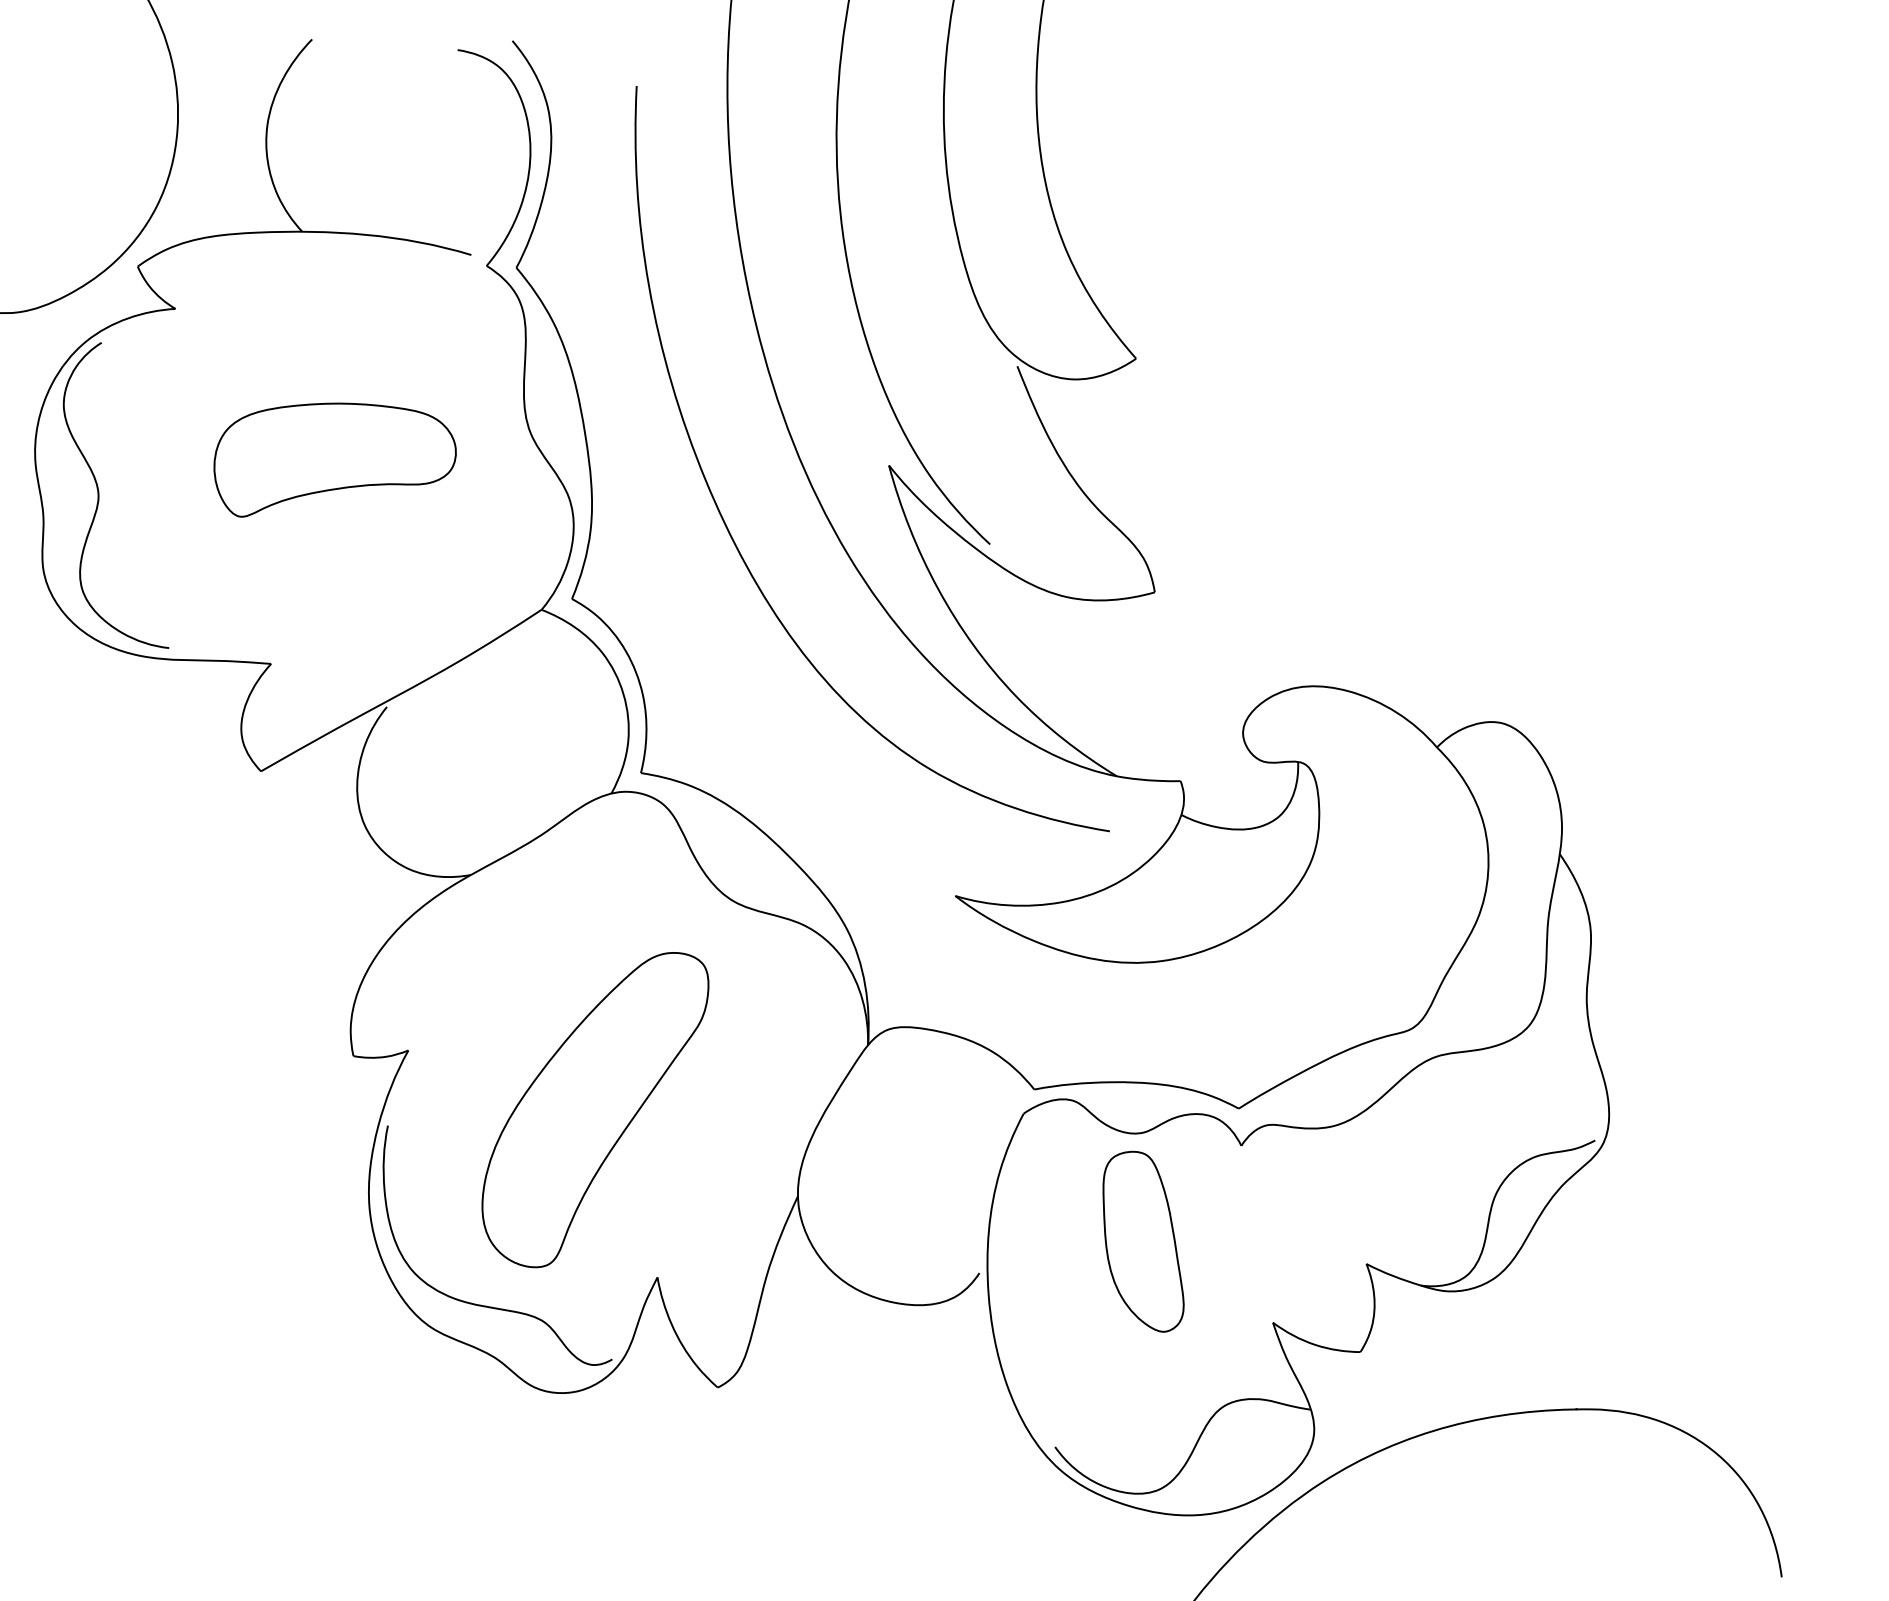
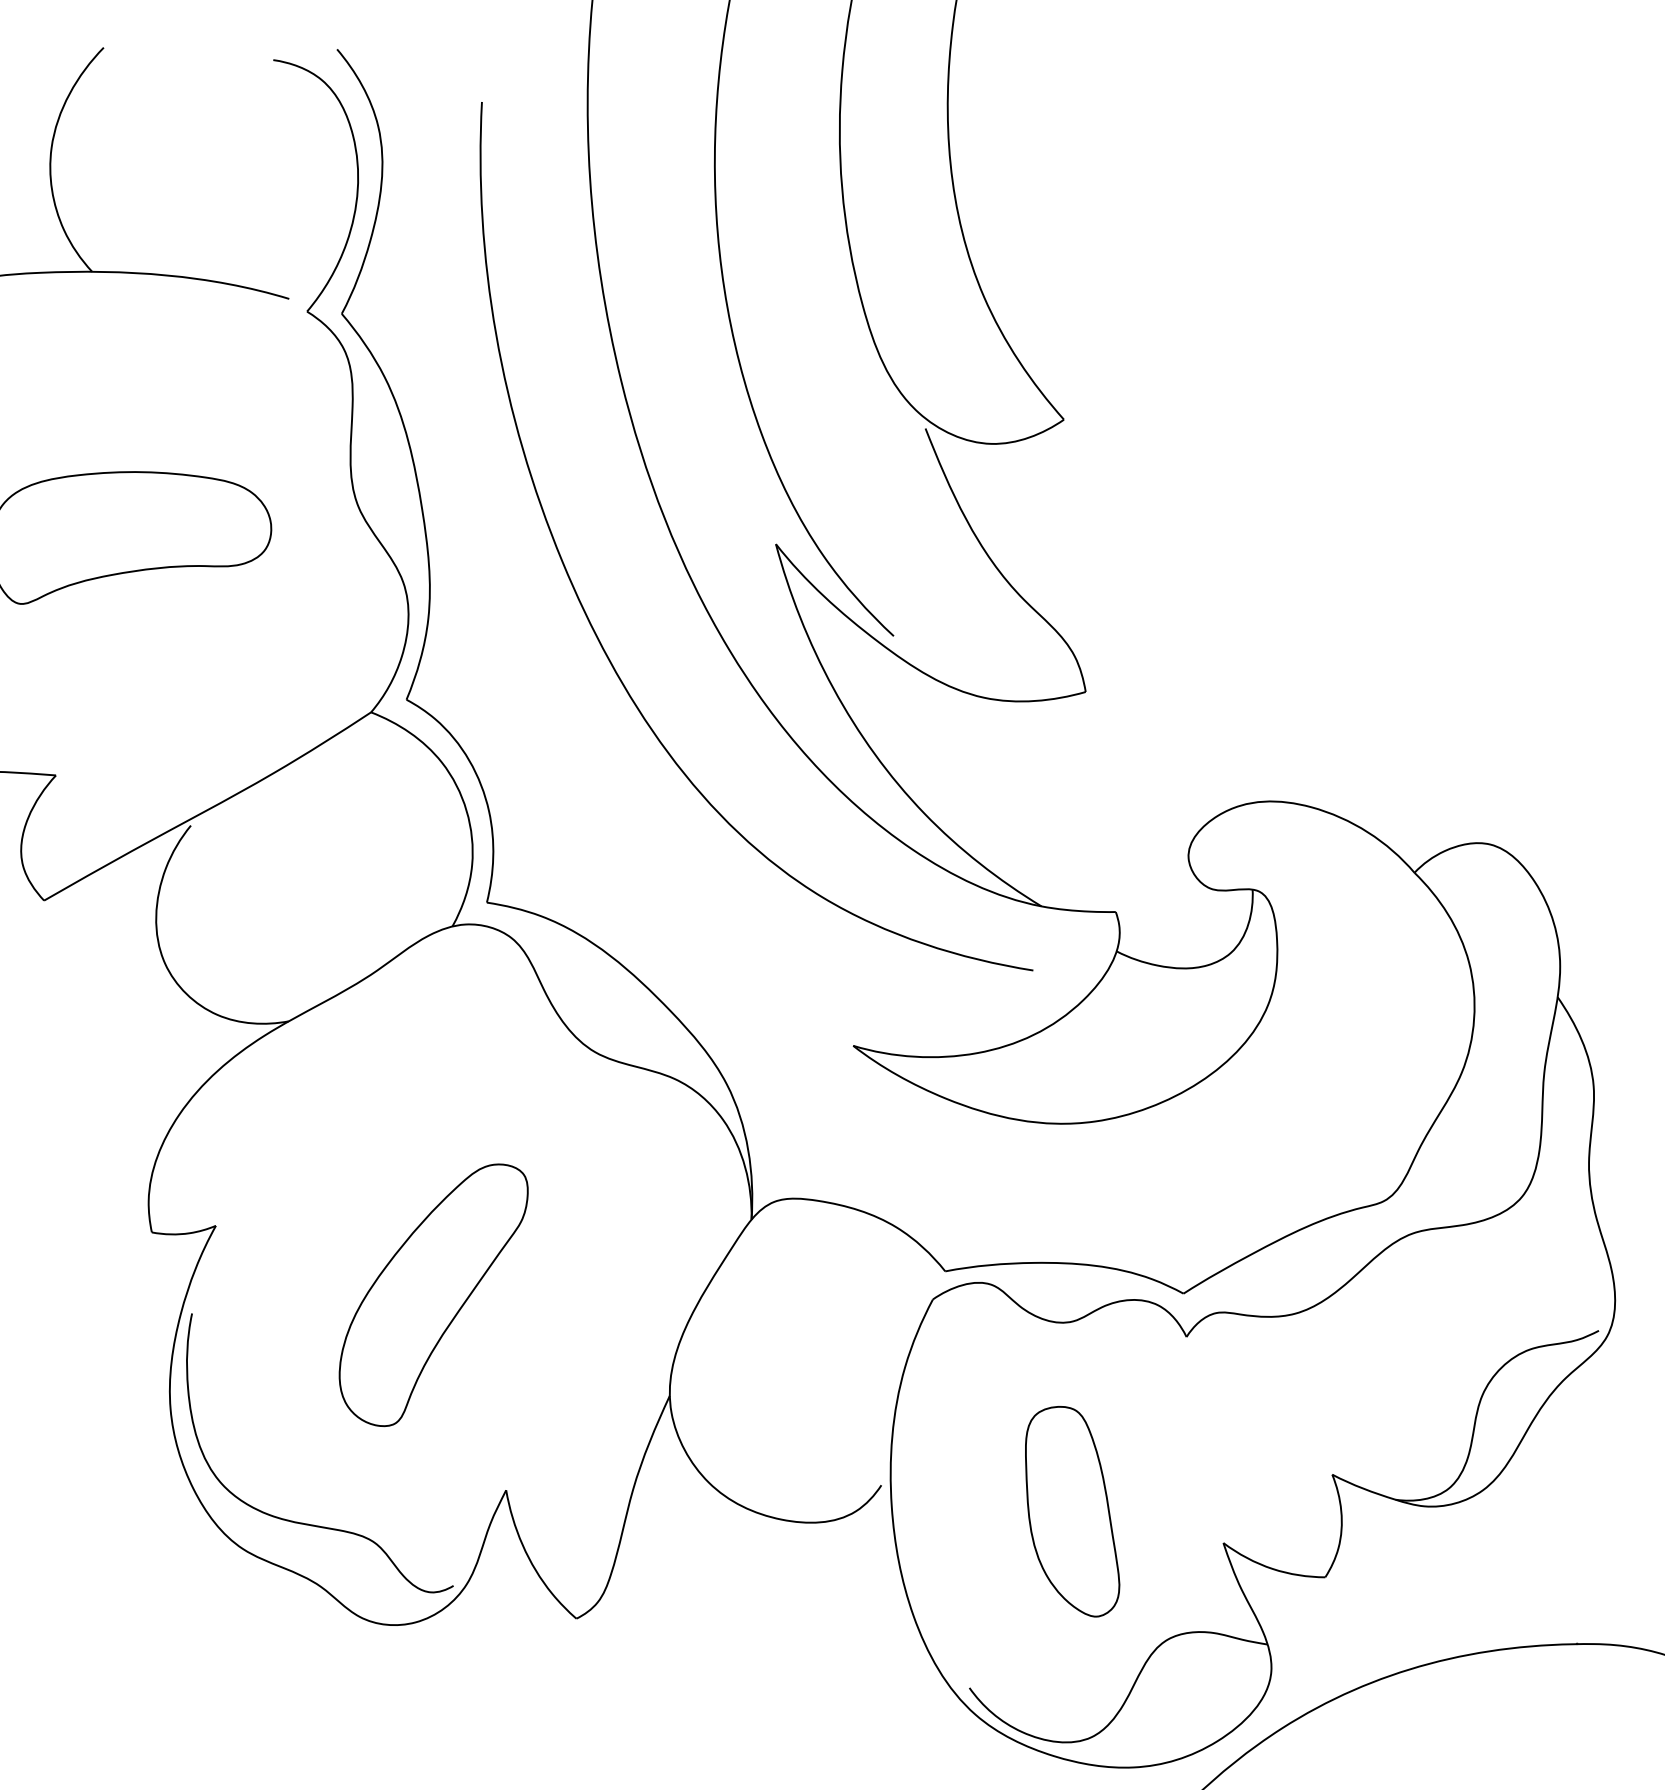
part: (594, 1109) -> (432, 1294), size x0.71
part: (1143, 1241) -> (1072, 1511), moved

